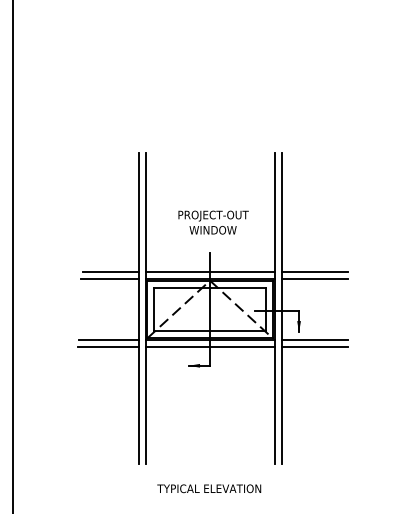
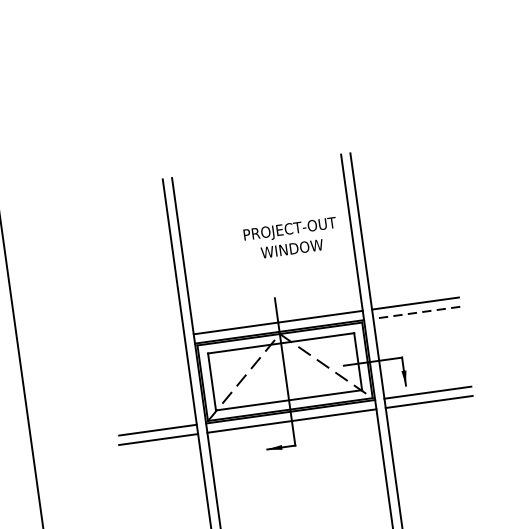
text: (213, 222) -> (291, 238), moved
line: (110, 271) -> (147, 340), removed
line: (109, 279) -> (147, 350), removed
line: (314, 279) -> (416, 313), solid -> dashed

